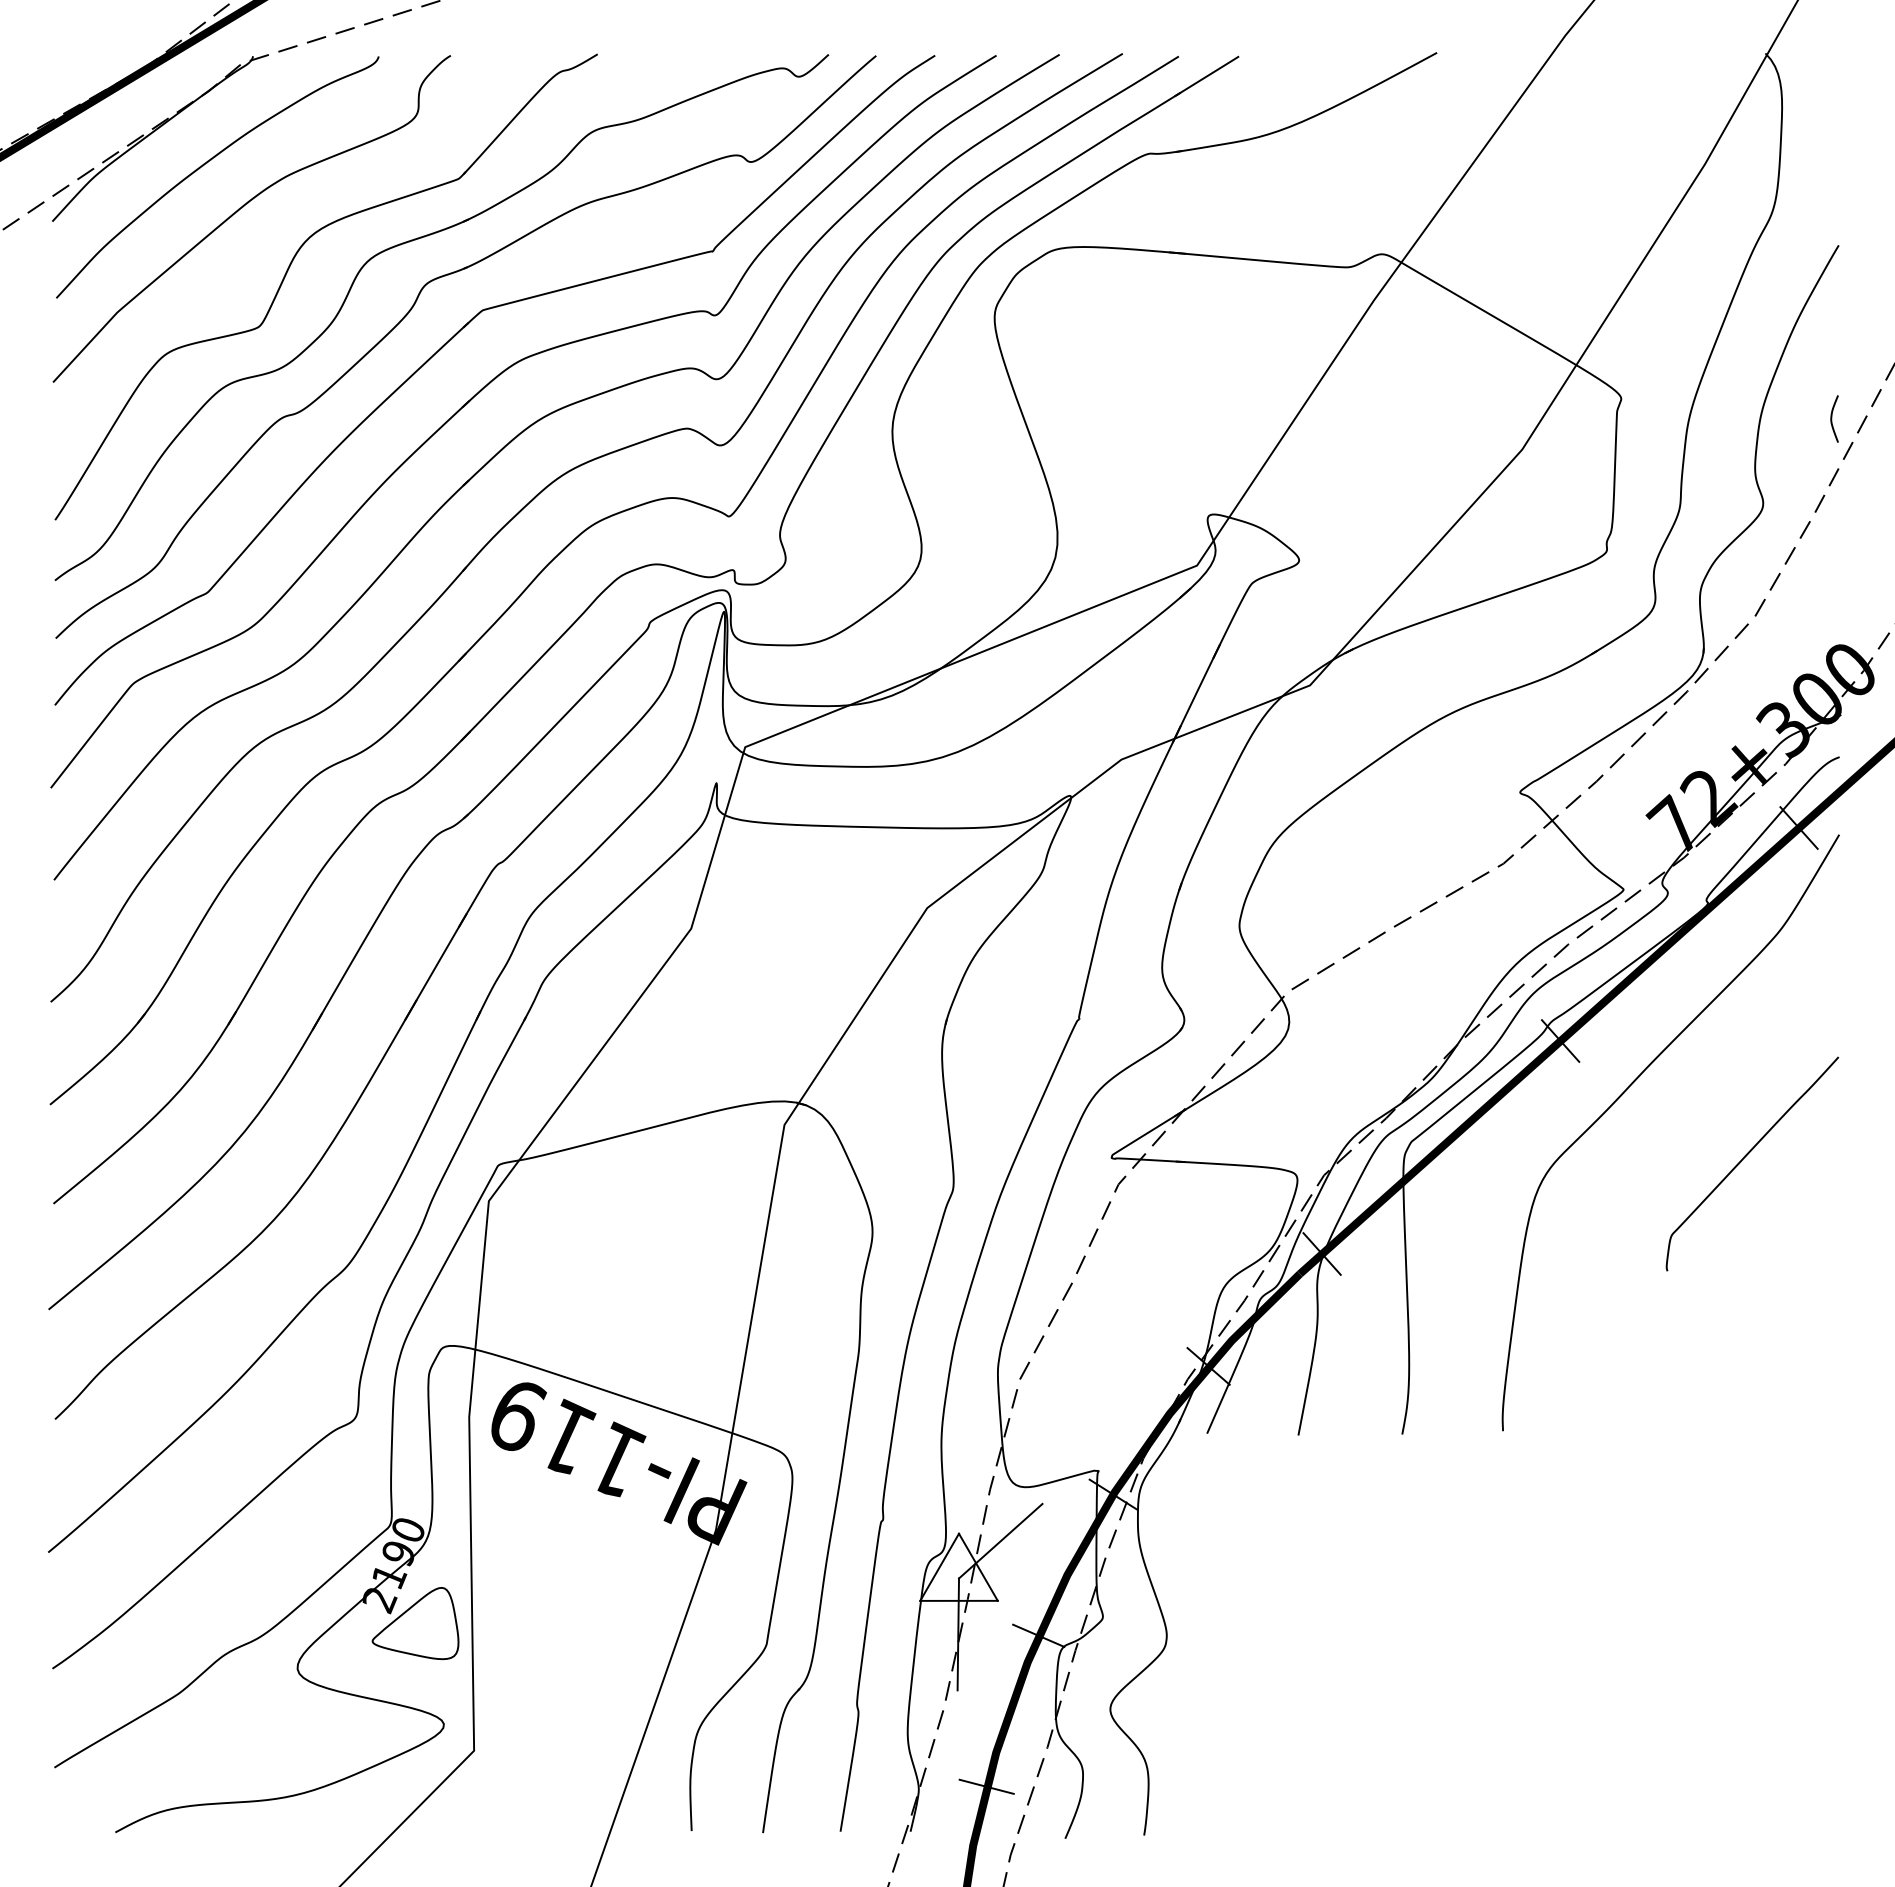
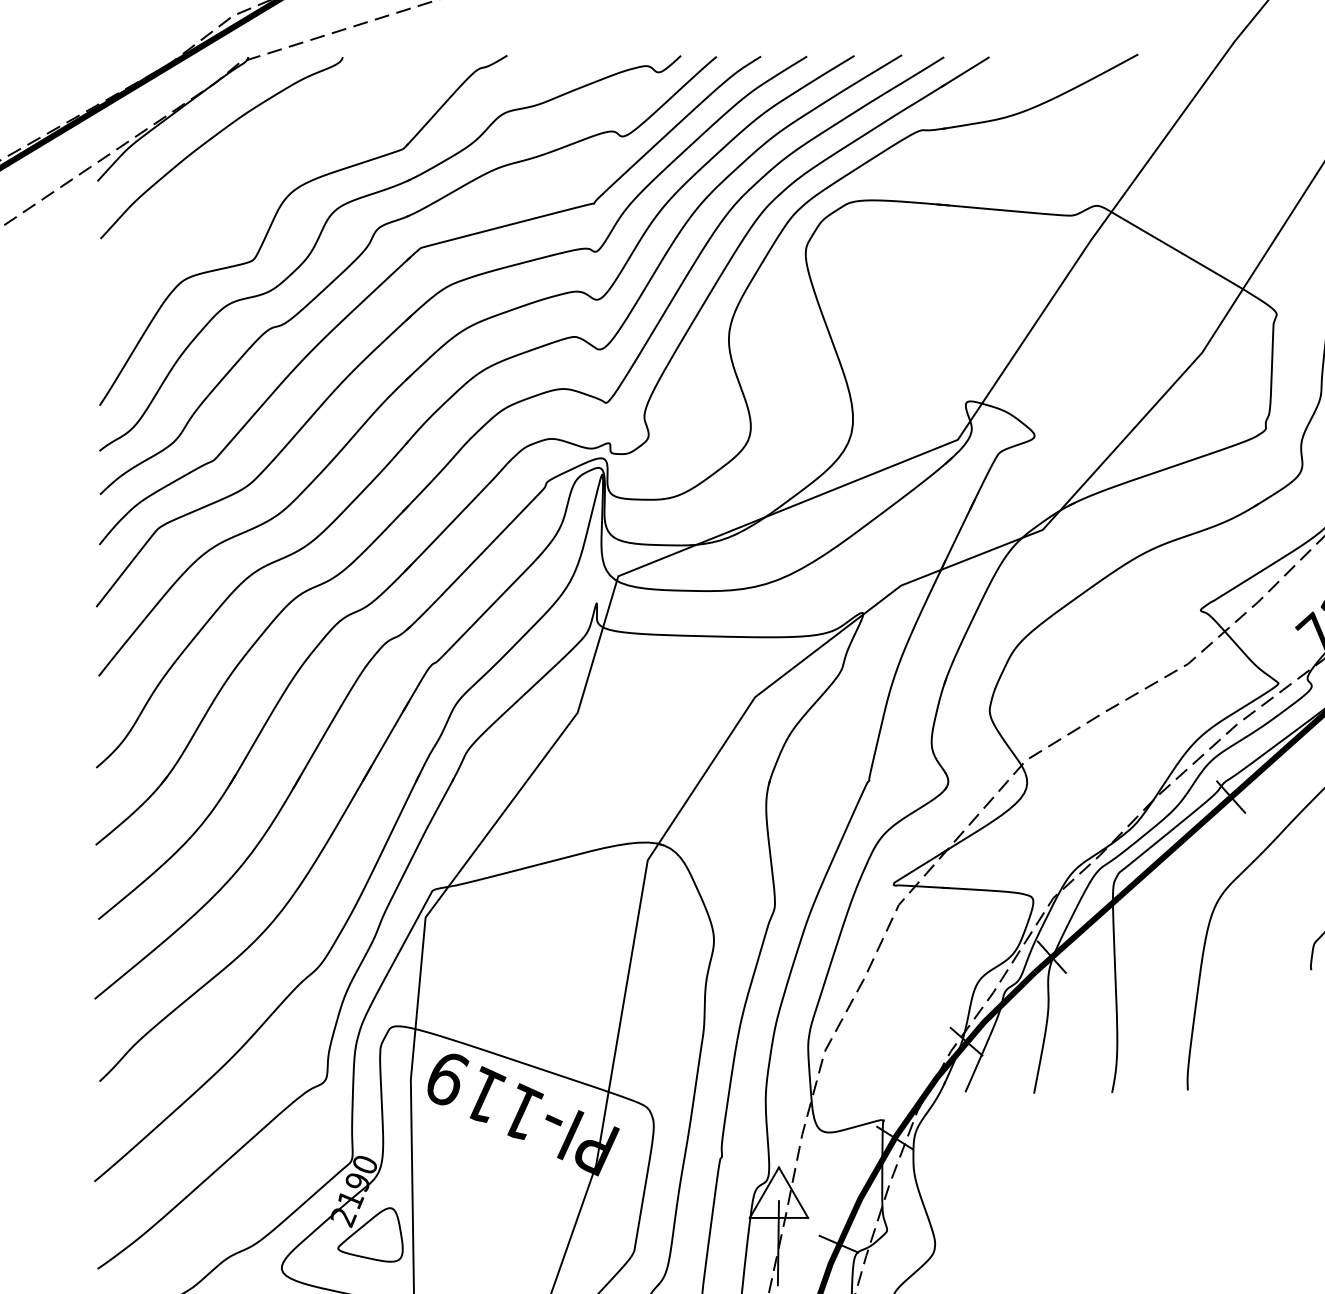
curve: (242, 208) -> (240, 171), removed
line: (1000, 1540) -> (810, 1172), removed

